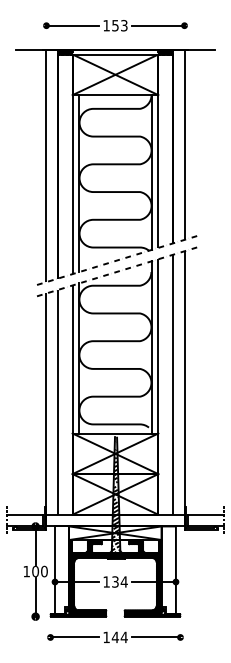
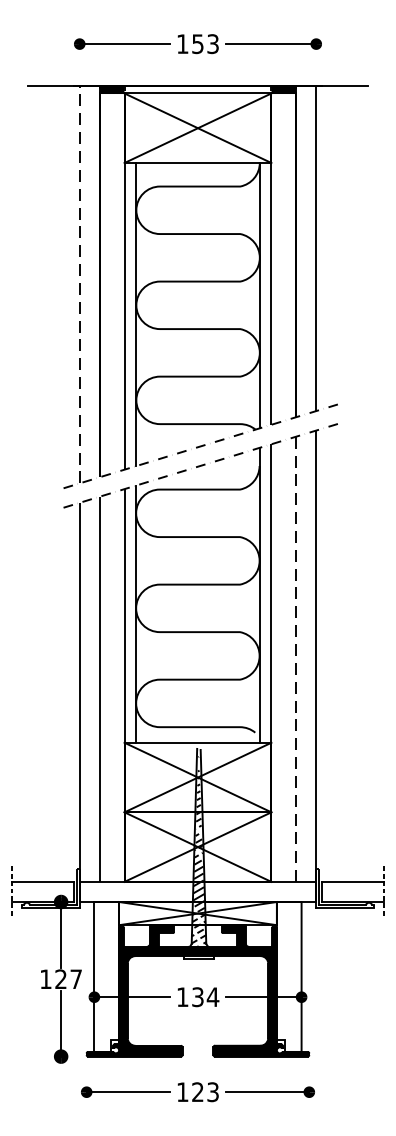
line: (46, 165) -> (79, 283), solid -> dashed
line: (172, 384) -> (295, 658), solid -> dashed
text: (39, 571) -> (67, 979), 100 -> 127
text: (119, 637) -> (204, 1092), 144 -> 123

